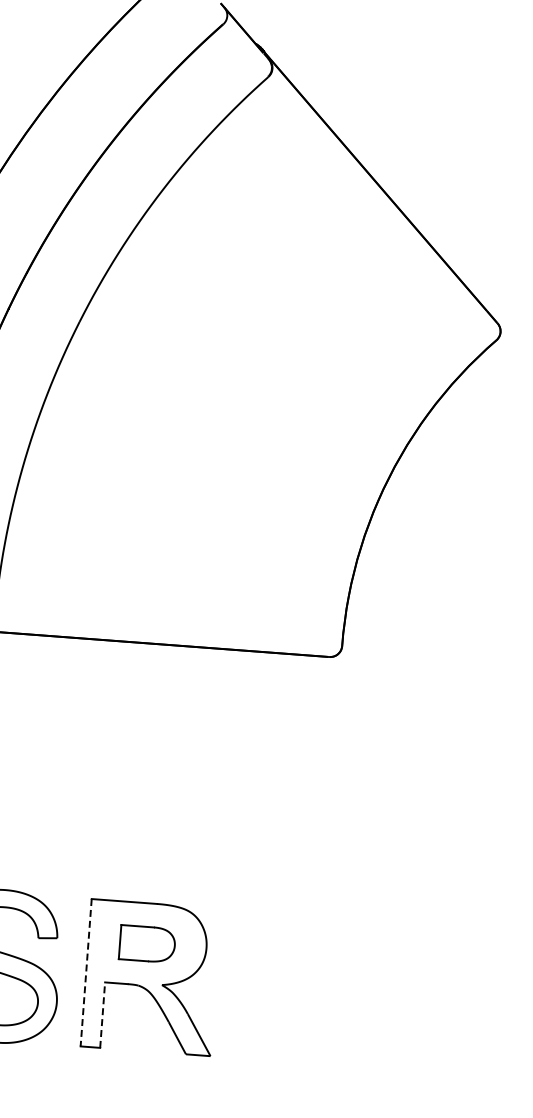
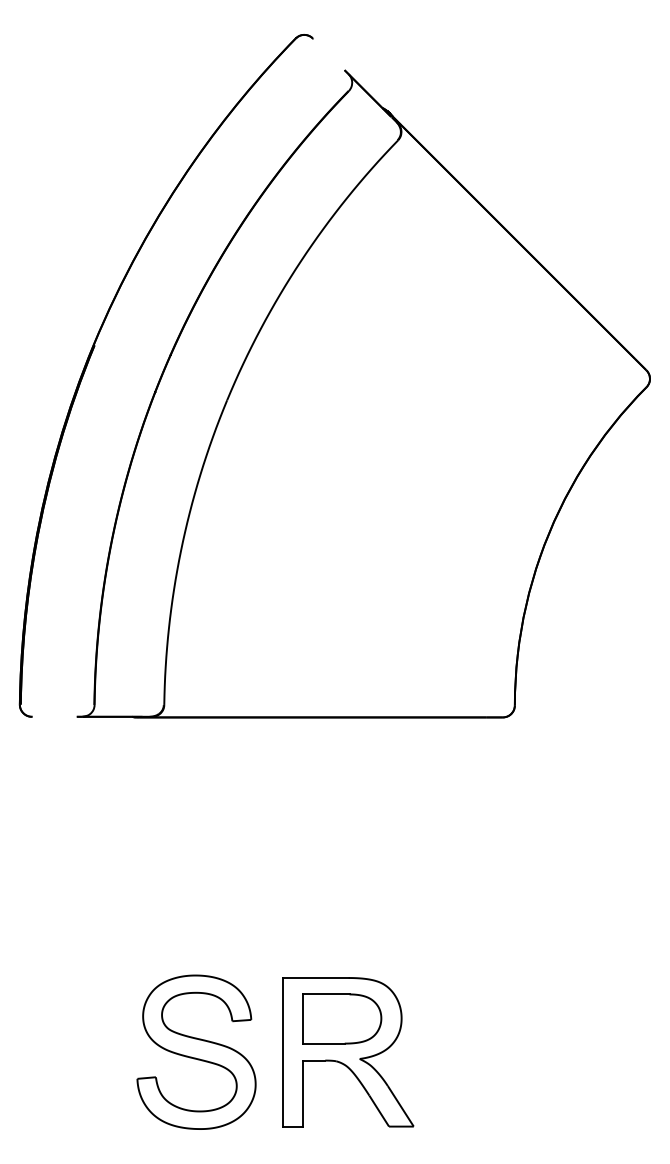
part: (147, 943) -> (342, 1018), size x1.43
line: (85, 972) -> (282, 1052), dashed -> solid
line: (102, 1015) -> (302, 1093), dashed -> solid

